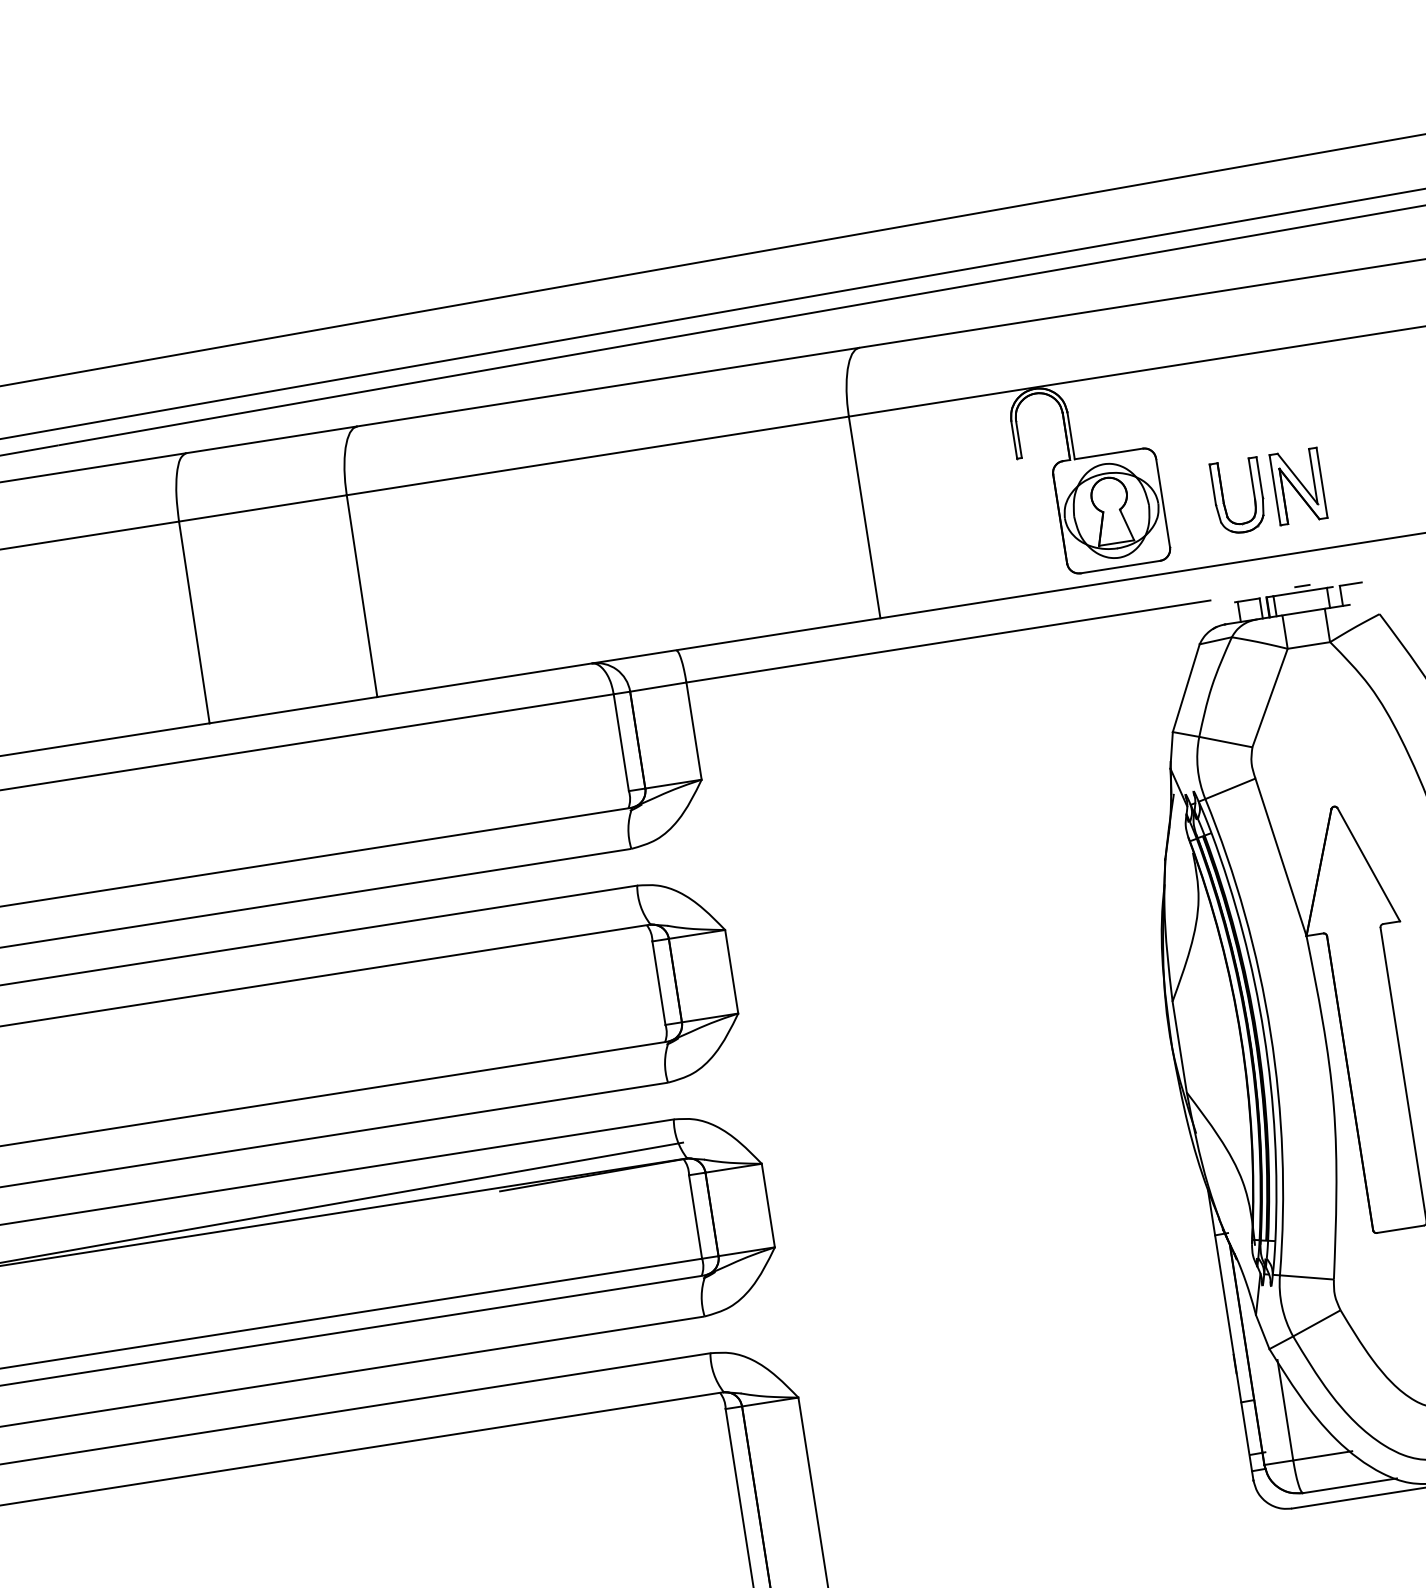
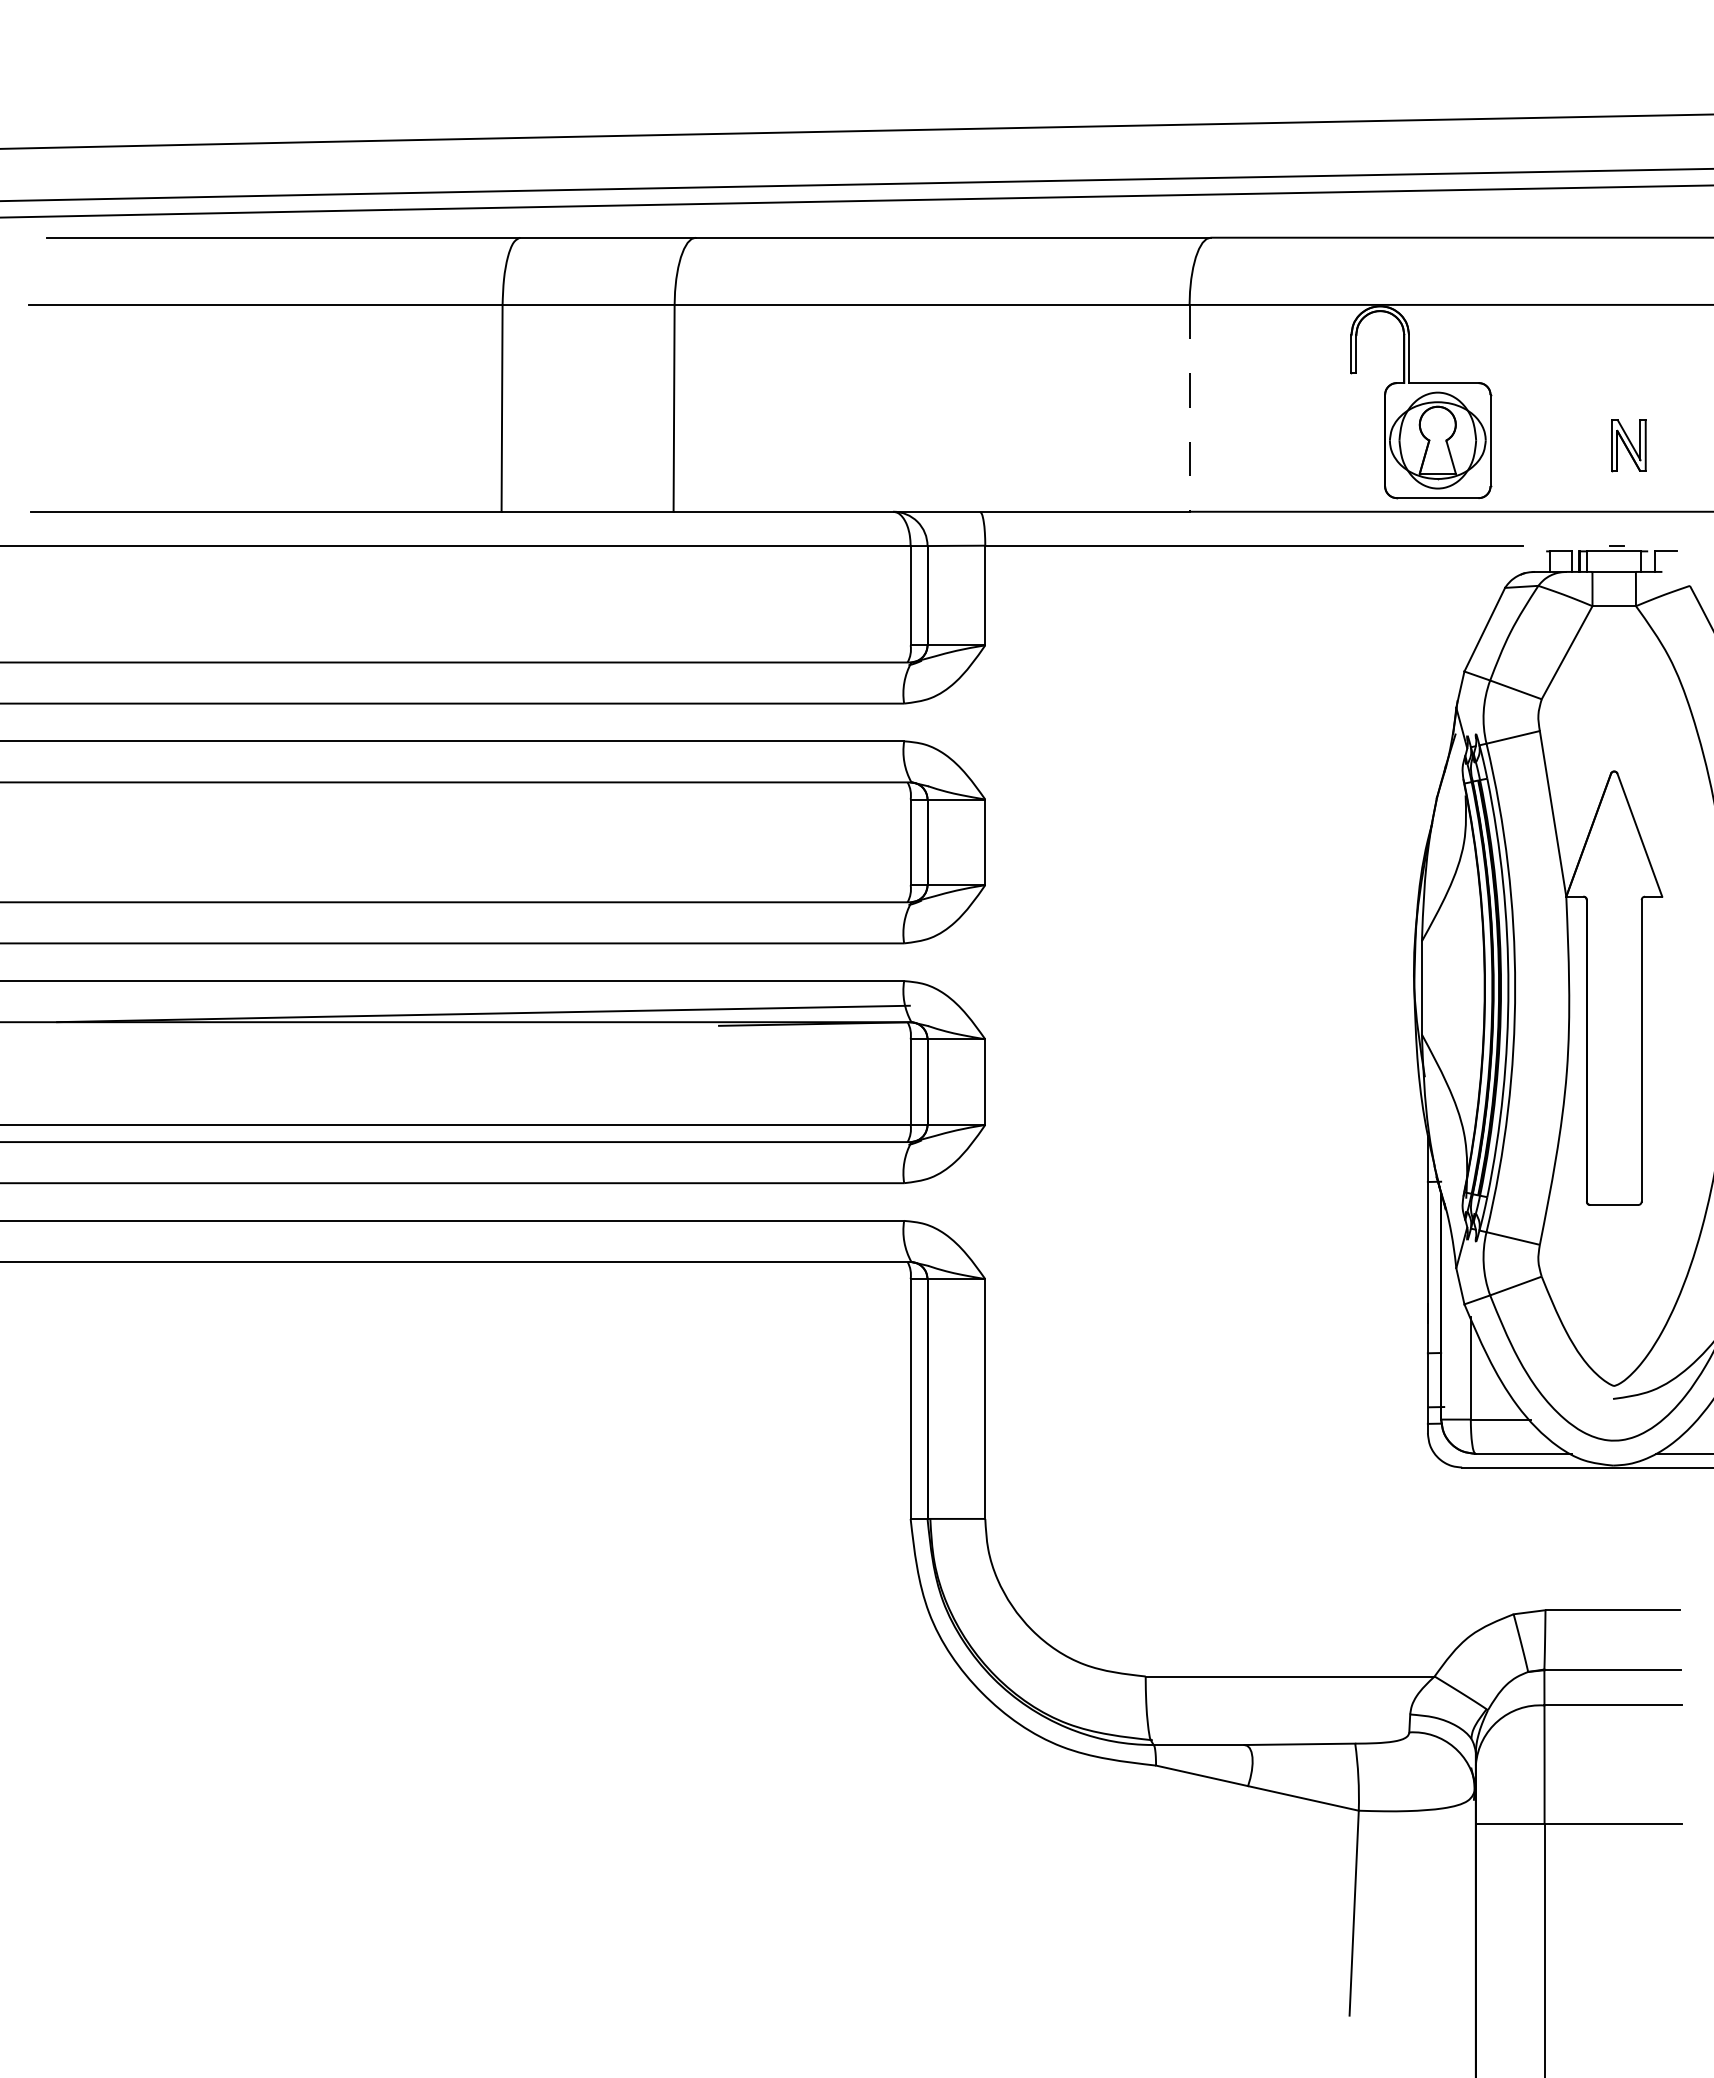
part: (1298, 486) -> (1628, 445), size x0.7
part: (1253, 493) -> (1582, 445), removed
line: (864, 517) -> (1189, 408), solid -> dashed

